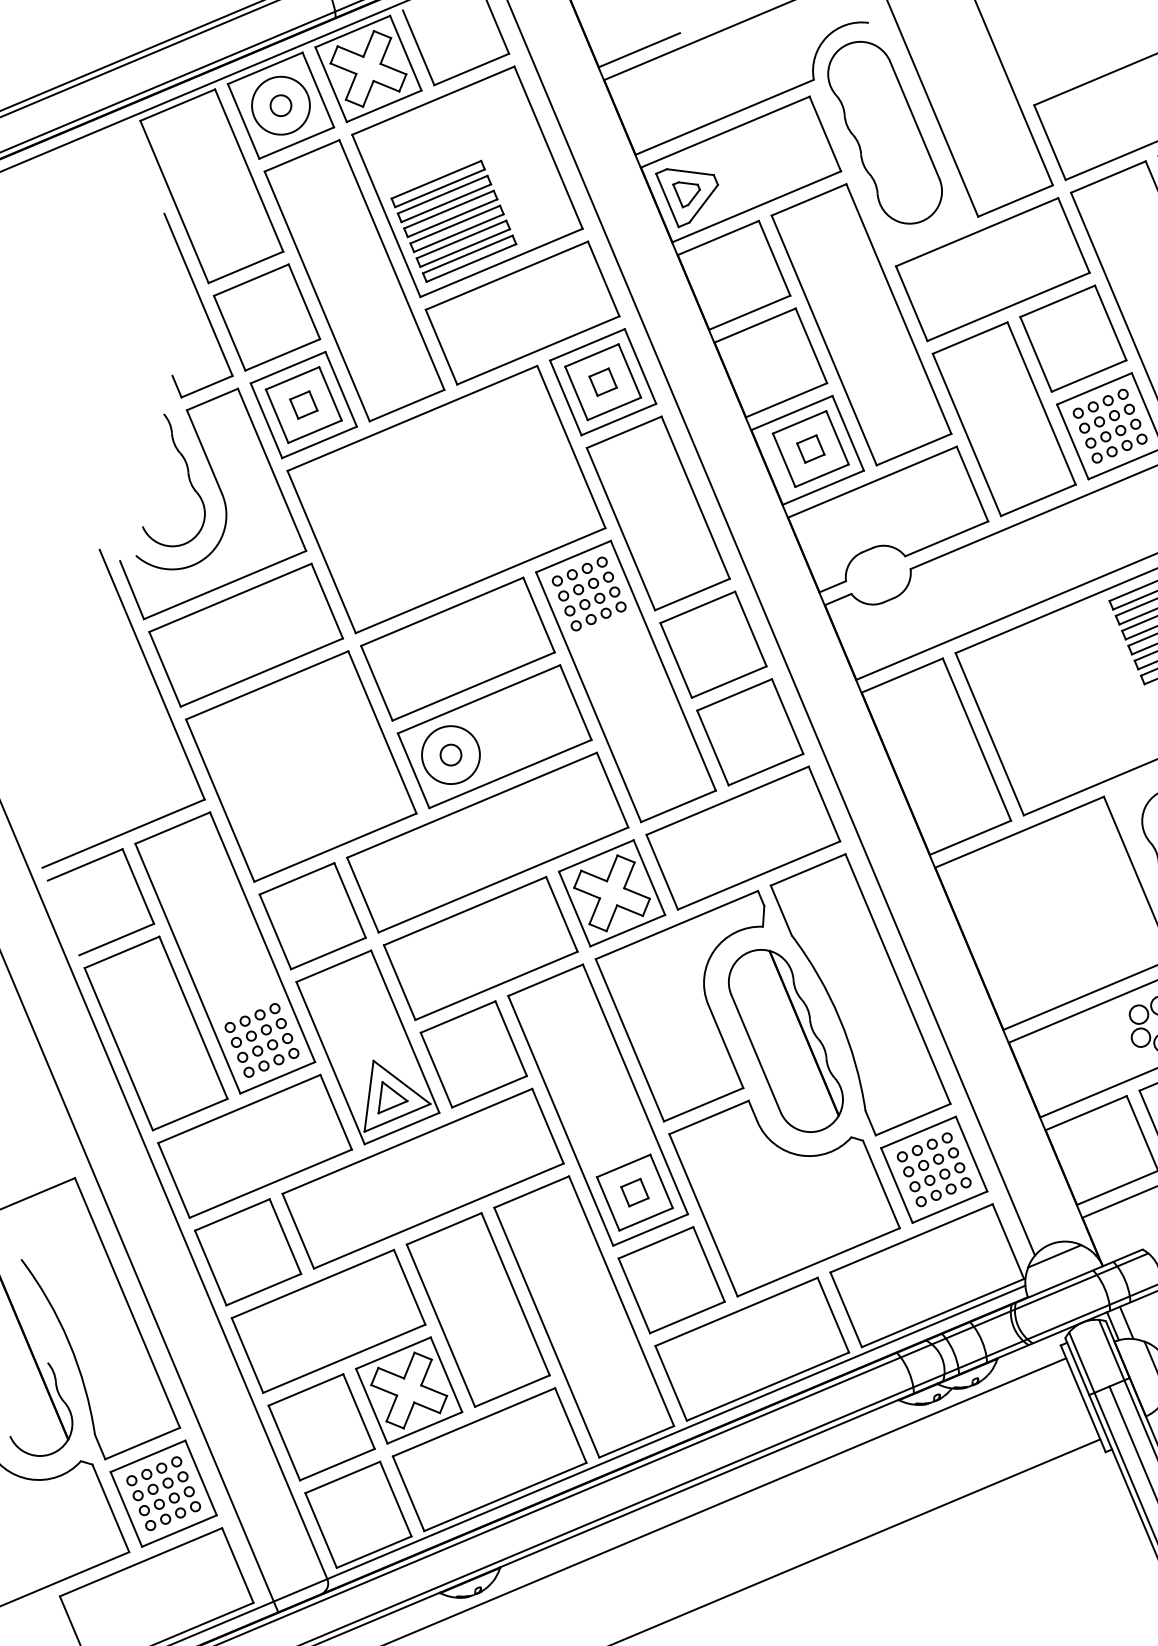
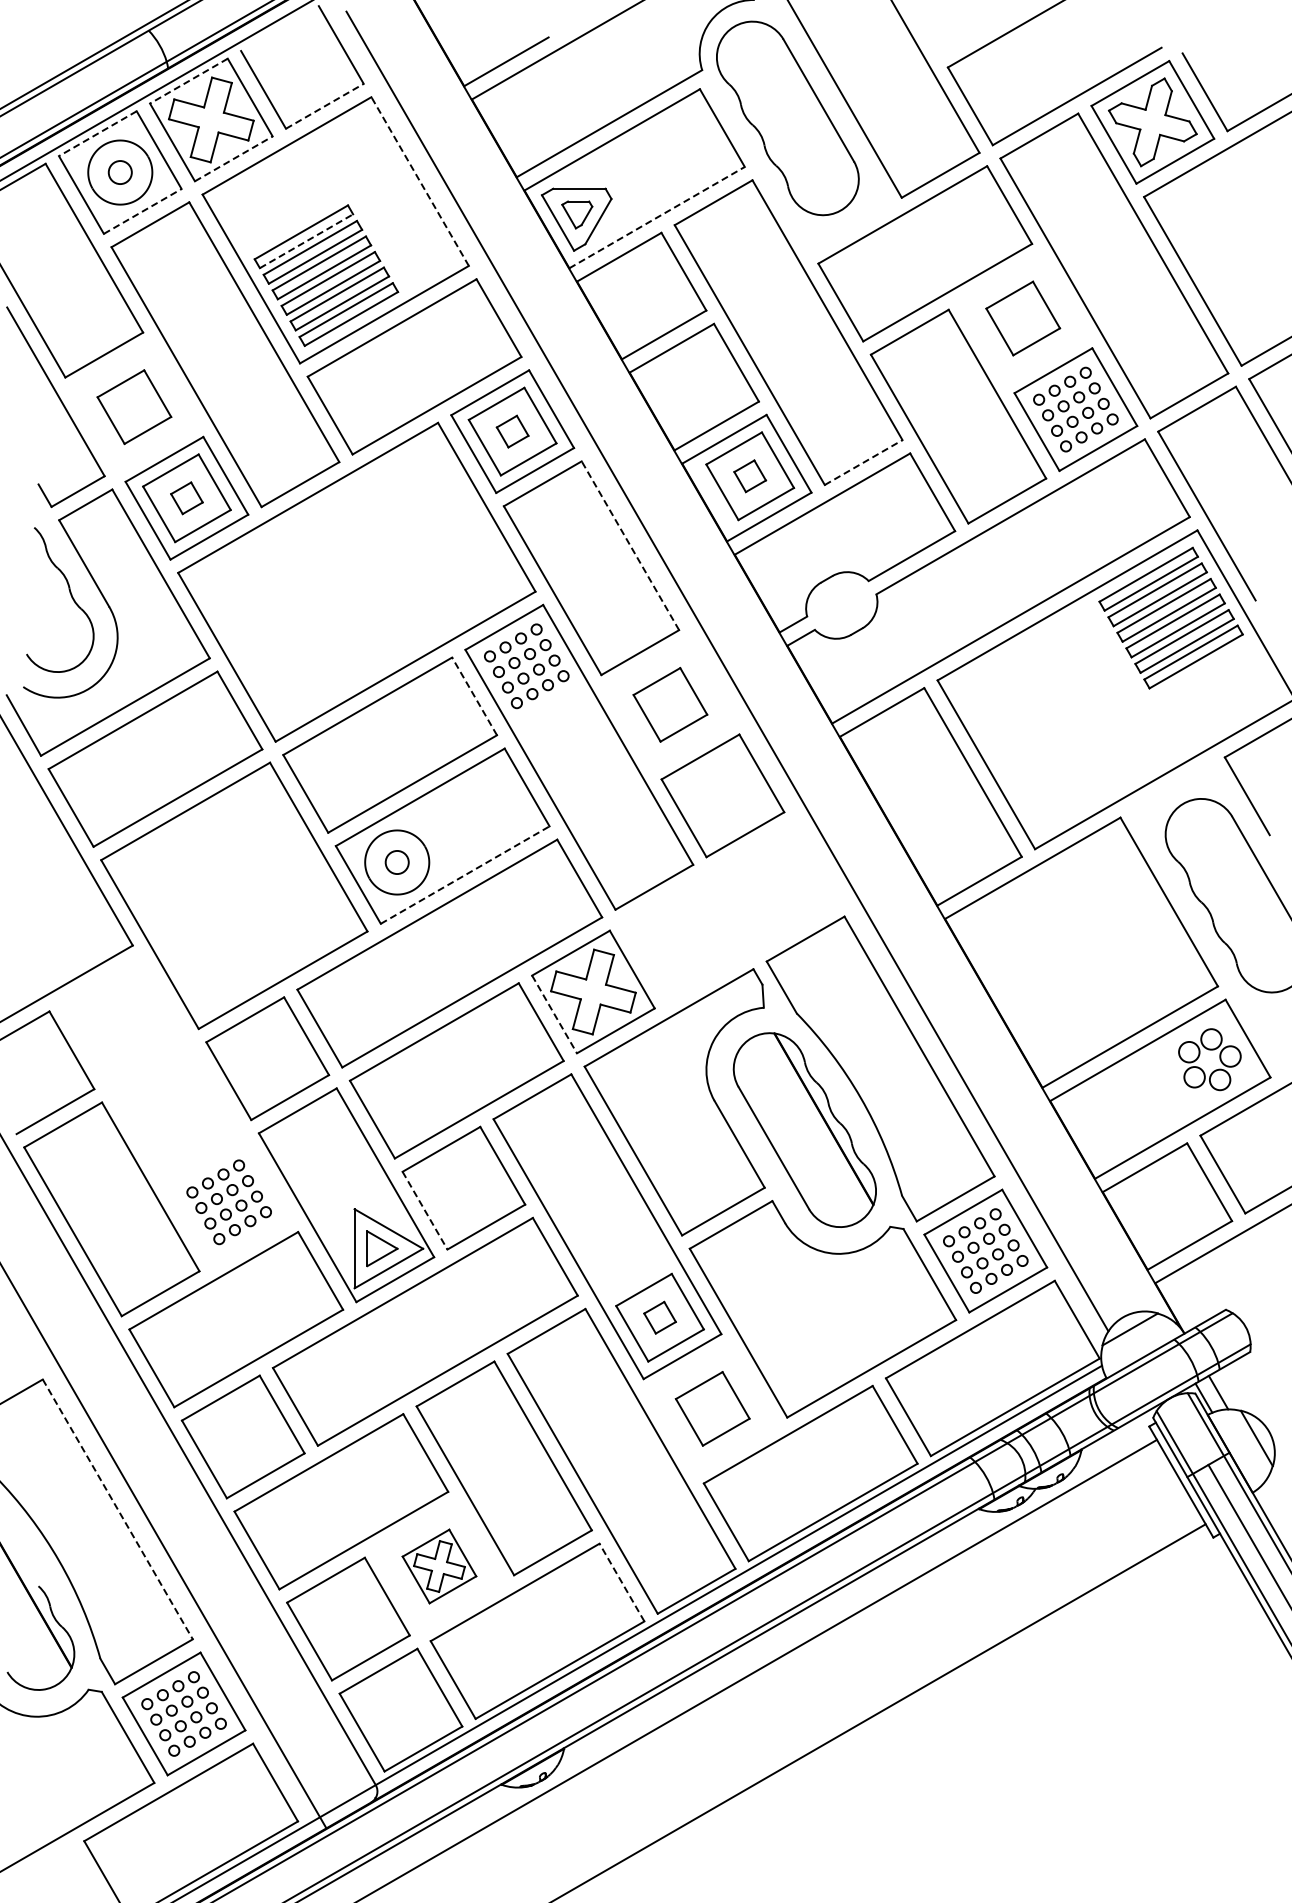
line: (352, 31) -> (188, 81), solid -> dashed
line: (264, 68) -> (97, 133), solid -> dashed
line: (471, 69) -> (324, 106), solid -> dashed
line: (383, 105) -> (233, 158), solid -> dashed
line: (296, 143) -> (142, 211), solid -> dashed
line: (547, 147) -> (419, 181), solid -> dashed
line: (439, 188) -> (306, 241), solid -> dashed
line: (757, 206) -> (657, 217), solid -> dashed
part: (267, 316) -> (134, 406), size x0.6
part: (1072, 338) -> (1022, 318), size x0.6
line: (913, 449) -> (863, 462), solid -> dashed
line: (695, 497) -> (630, 545), solid -> dashed
line: (538, 615) -> (474, 696), solid -> dashed
part: (713, 644) -> (670, 704), size x0.6
line: (510, 773) -> (465, 874), solid -> dashed
part: (742, 837) -> (729, 912), removed
line: (574, 909) -> (554, 1014), solid -> dashed
part: (225, 952) -> (176, 1110), removed
line: (436, 1070) -> (425, 1210), solid -> dashed
part: (671, 1279) -> (712, 1408), size x0.6
line: (128, 1303) -> (118, 1509), solid -> dashed
part: (409, 1390) -> (439, 1566), size x0.6
line: (570, 1425) -> (621, 1582), solid -> dashed

